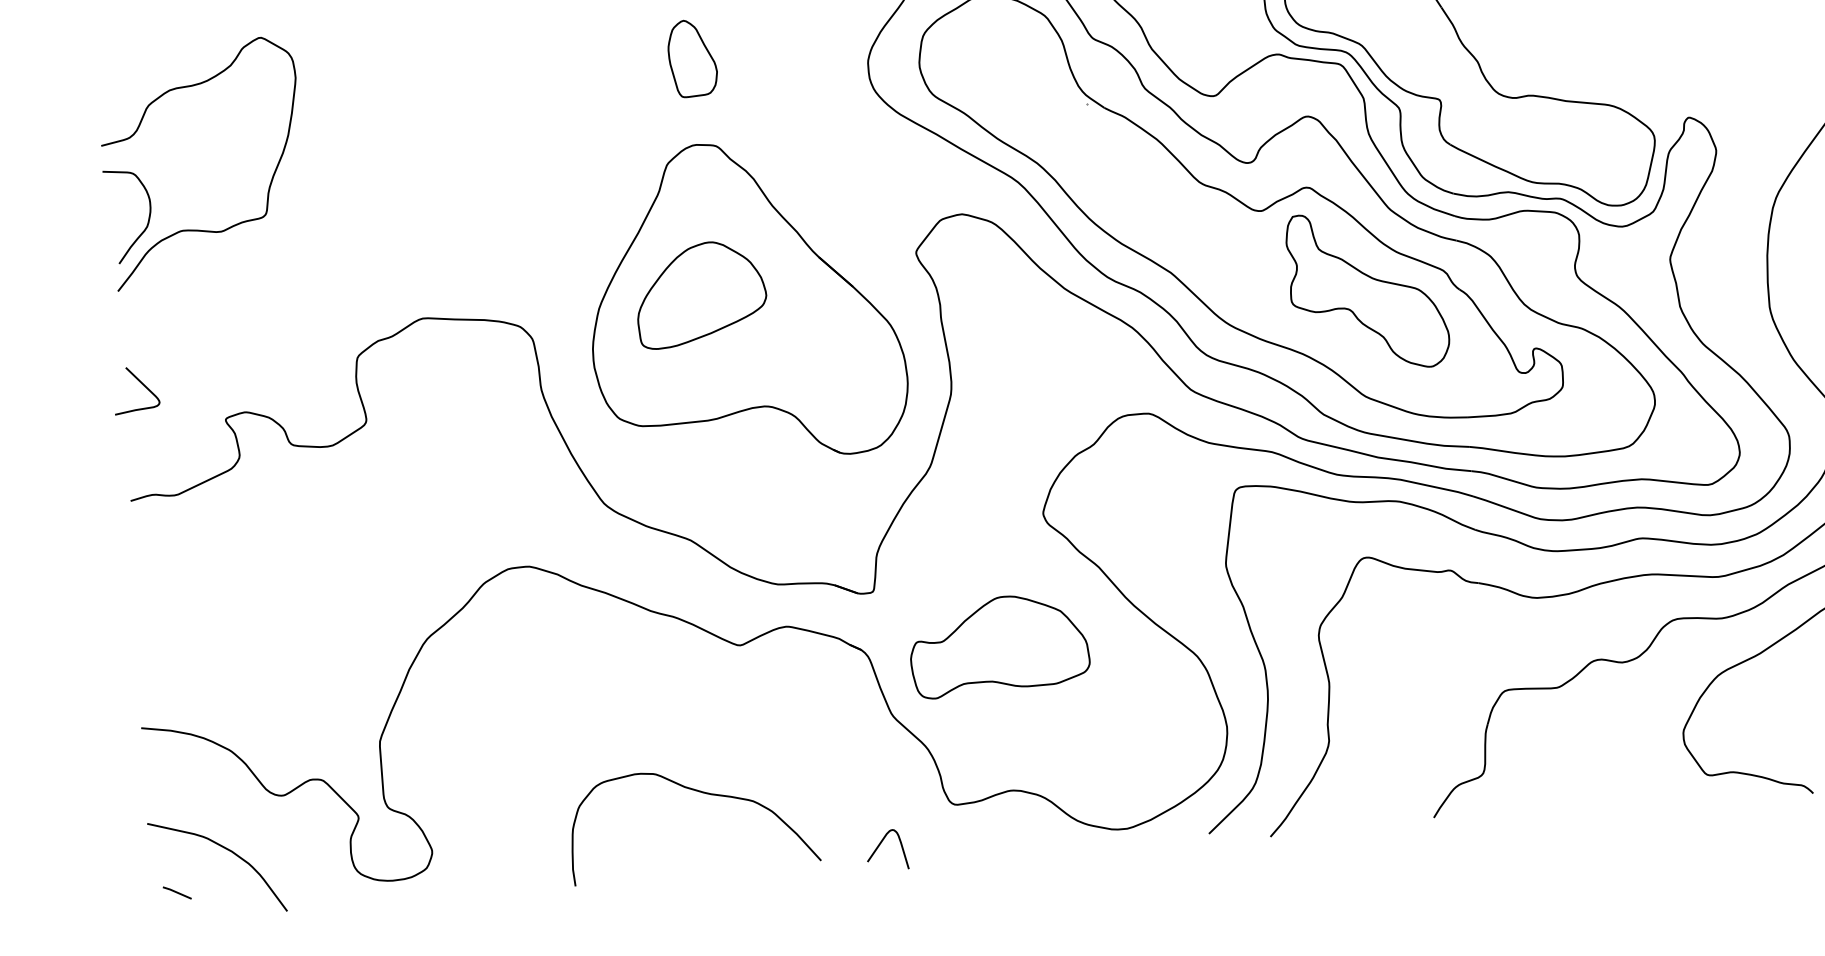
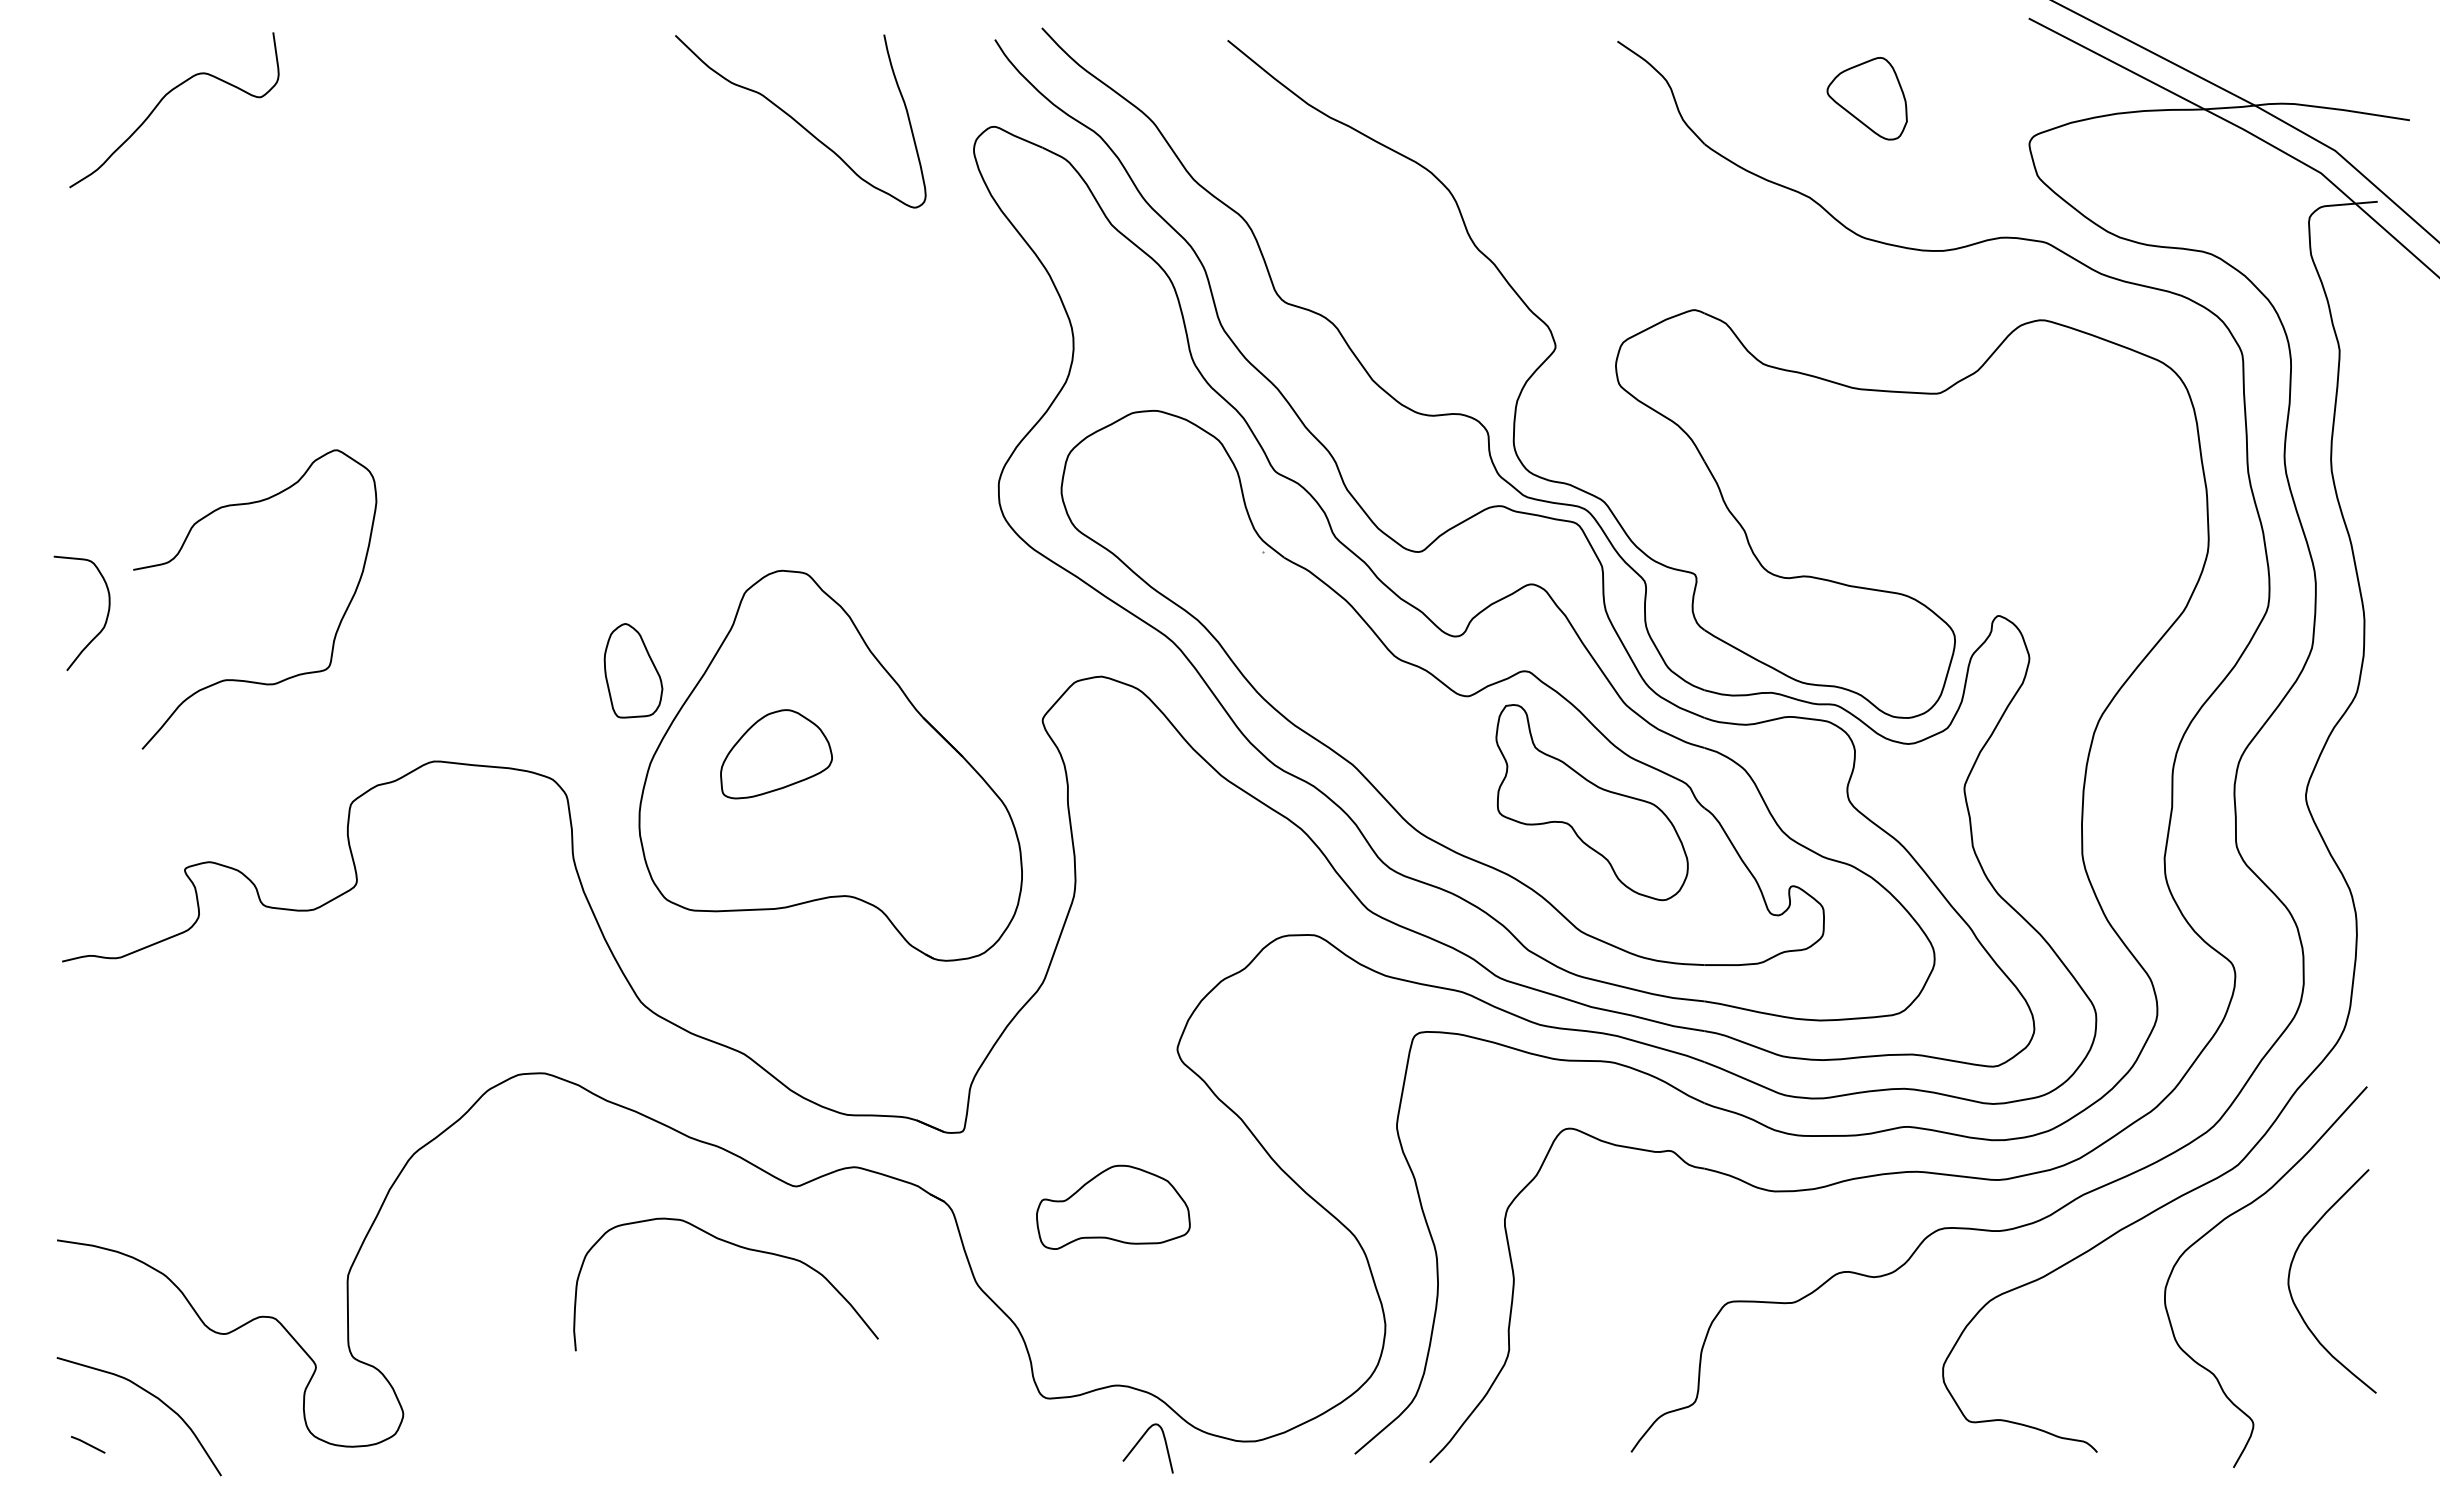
part: (692, 58) -> (633, 670), moved
curve: (200, 229) -> (248, 680), moved
part: (701, 294) -> (776, 754), size x0.7
curve: (142, 384) -> (85, 820), removed
part: (999, 645) -> (1113, 1207), size x0.7
curve: (700, 792) -> (736, 1246), moved
curve: (880, 845) -> (1139, 1442), moved

